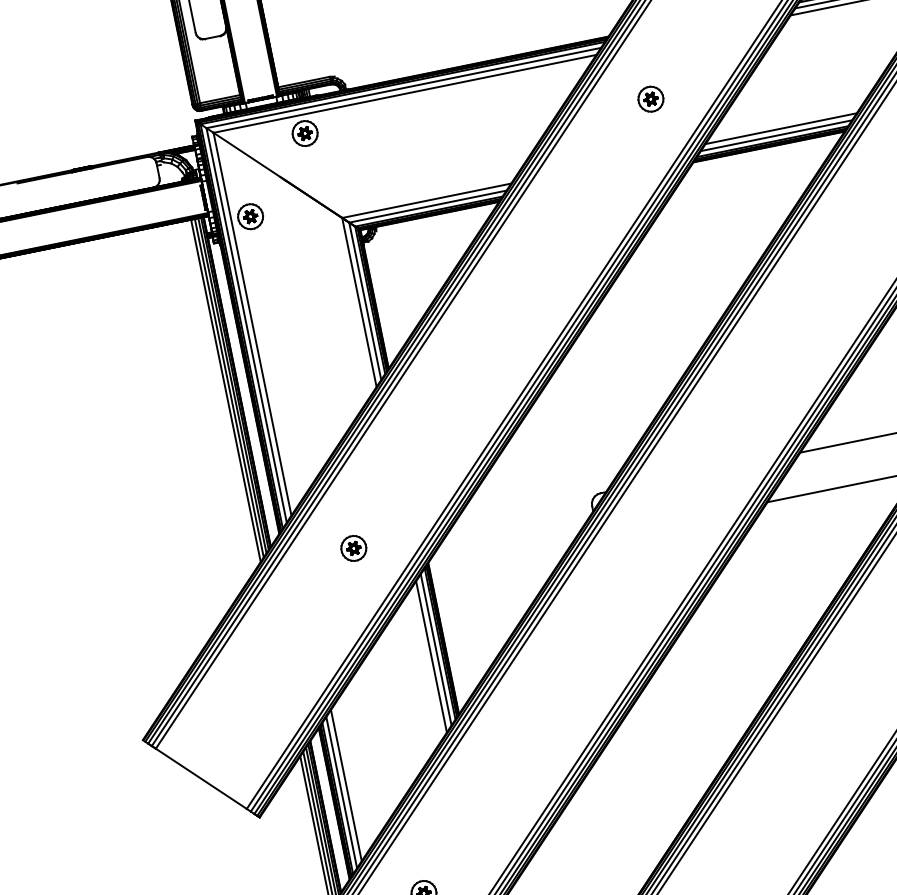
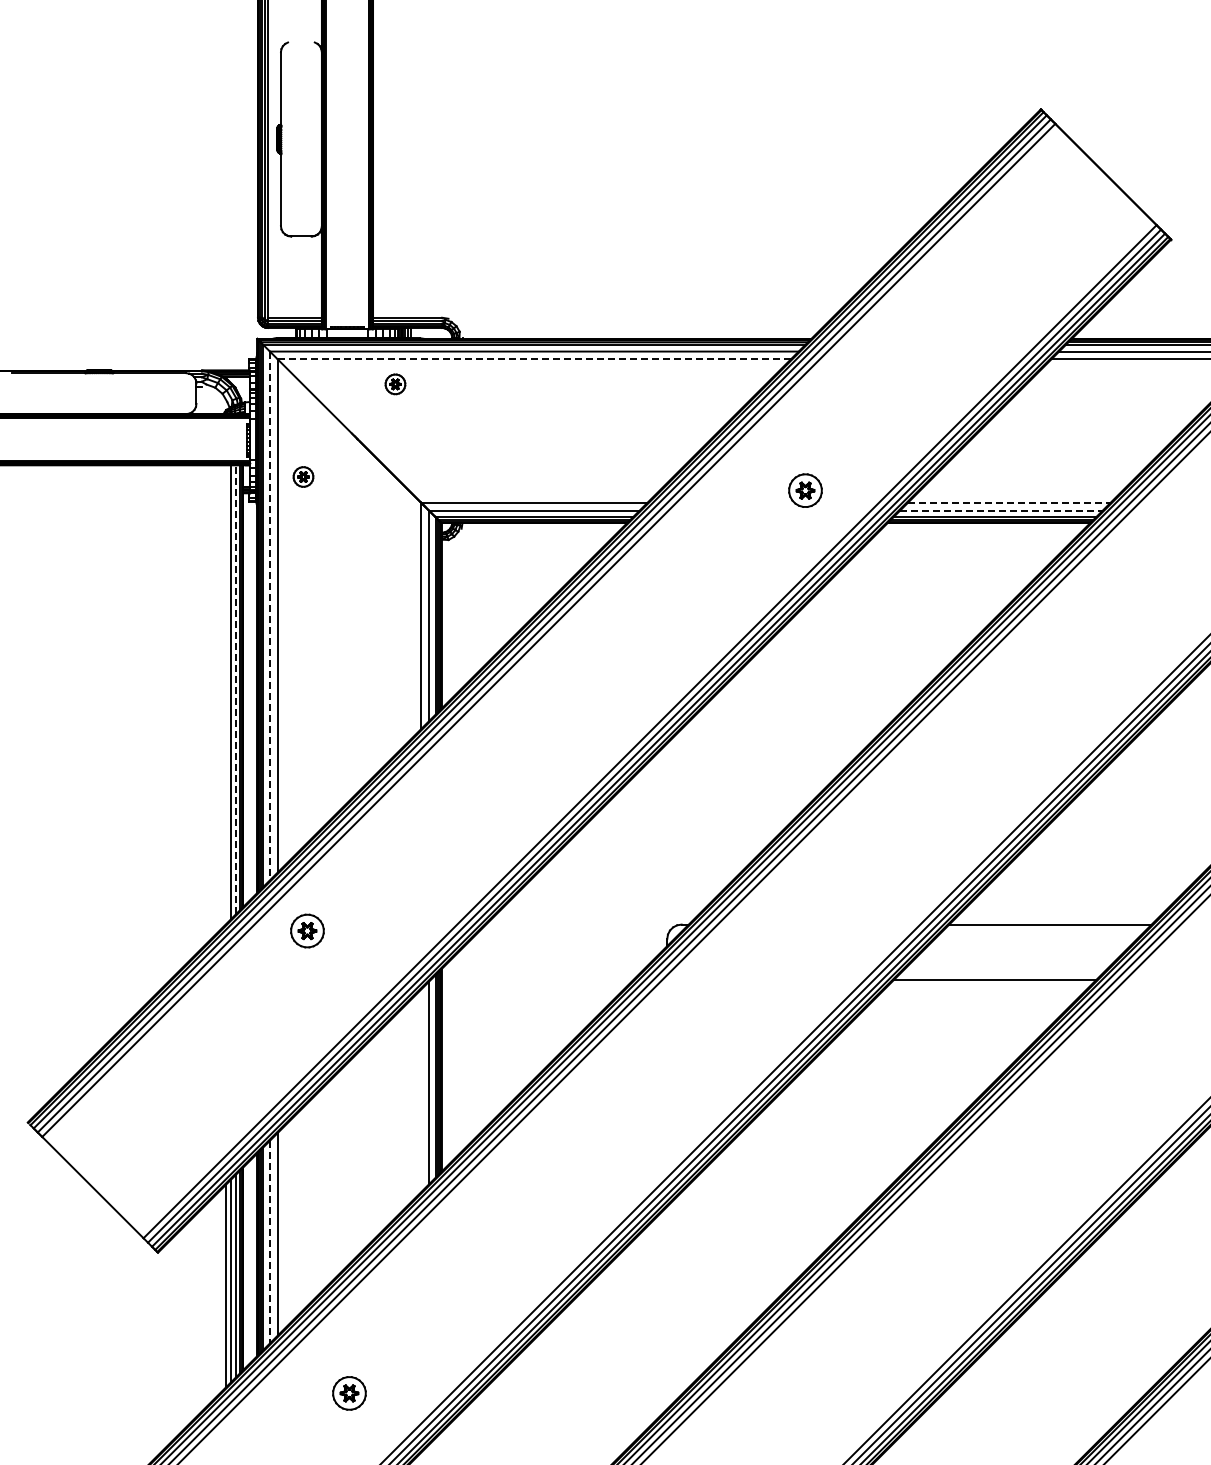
line: (405, 93) -> (534, 359), solid -> dashed
part: (650, 99) -> (805, 490), moved
line: (781, 128) -> (1009, 502), solid -> dashed
part: (305, 133) -> (395, 384), size x0.6
line: (777, 135) -> (1002, 510), solid -> dashed
part: (250, 216) -> (303, 476), size x0.6
line: (246, 325) -> (269, 616), solid -> dashed
line: (232, 385) -> (235, 689), solid -> dashed
line: (226, 390) -> (226, 694), removed
part: (353, 548) -> (307, 930), moved
line: (431, 656) -> (421, 1090), removed
line: (341, 792) -> (269, 1242), solid -> dashed

